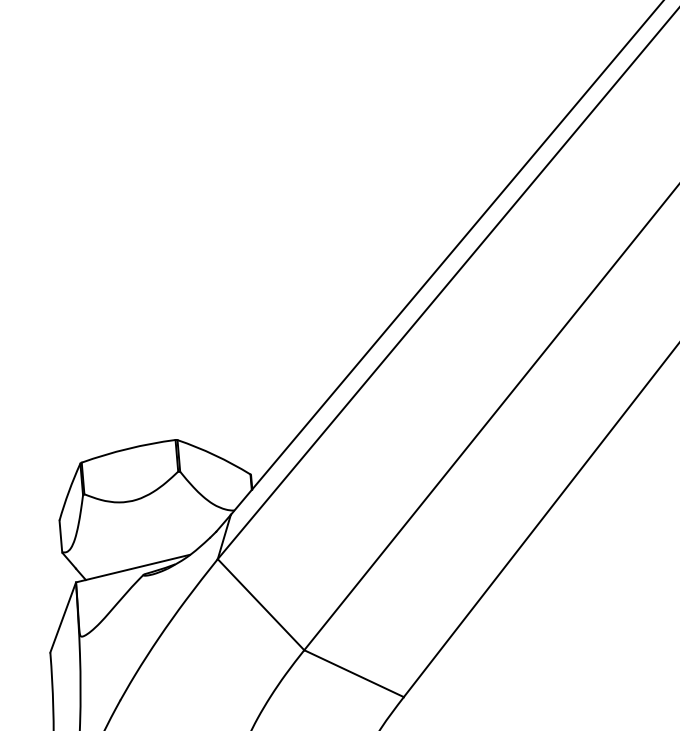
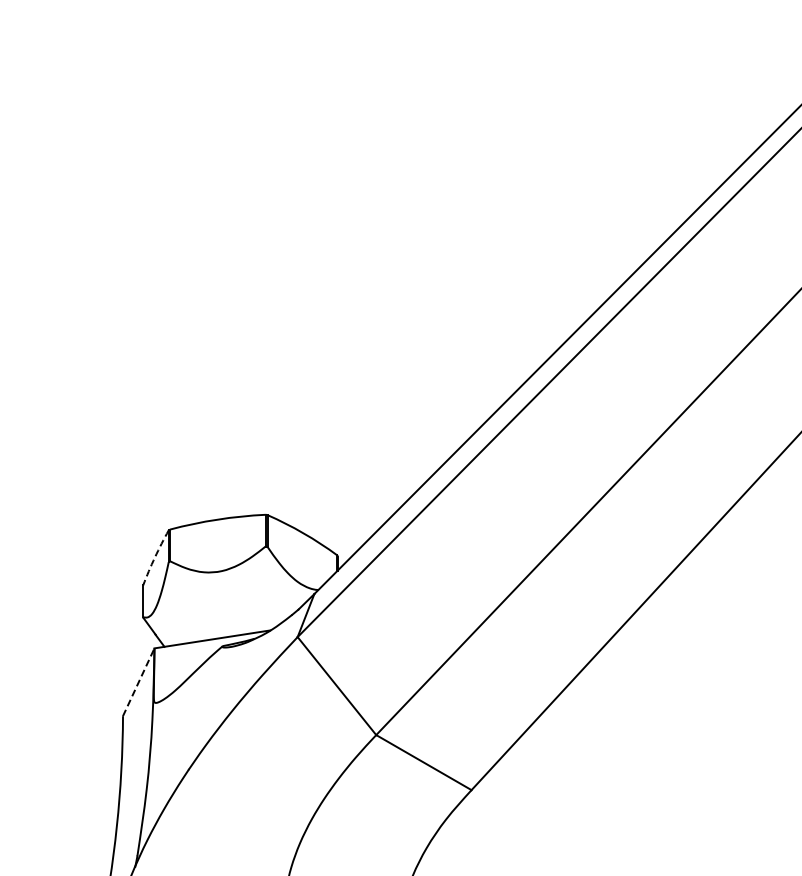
arc: (68, 491) -> (154, 557), solid -> dashed
line: (62, 616) -> (138, 681), solid -> dashed

